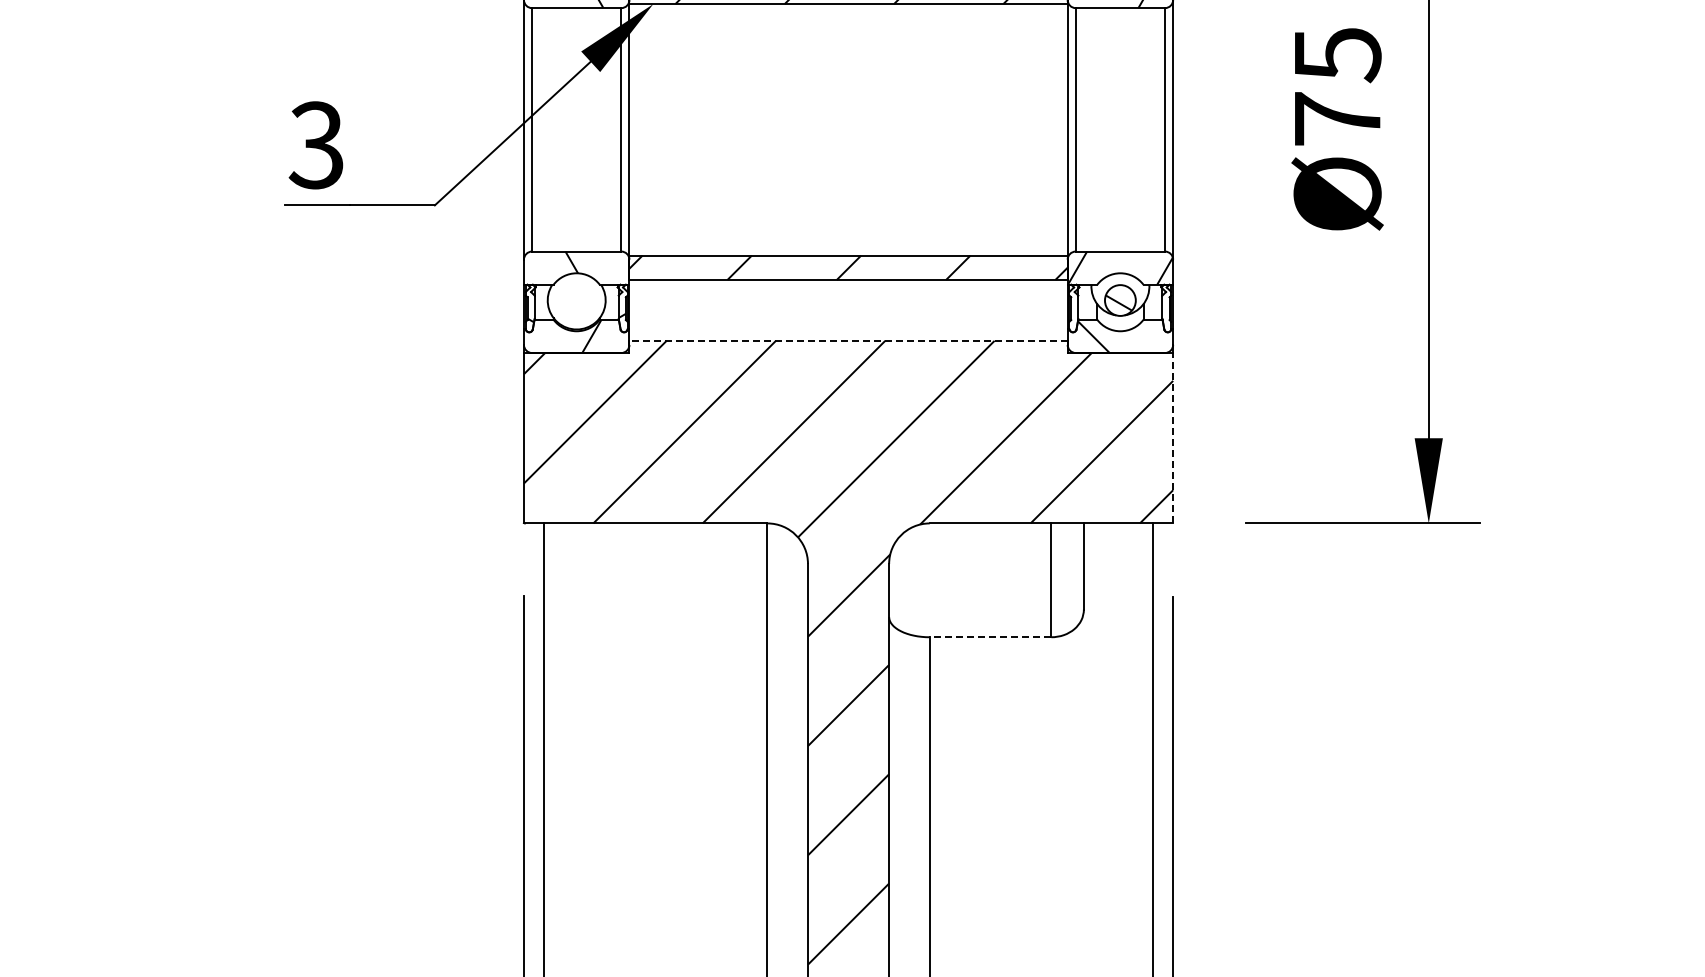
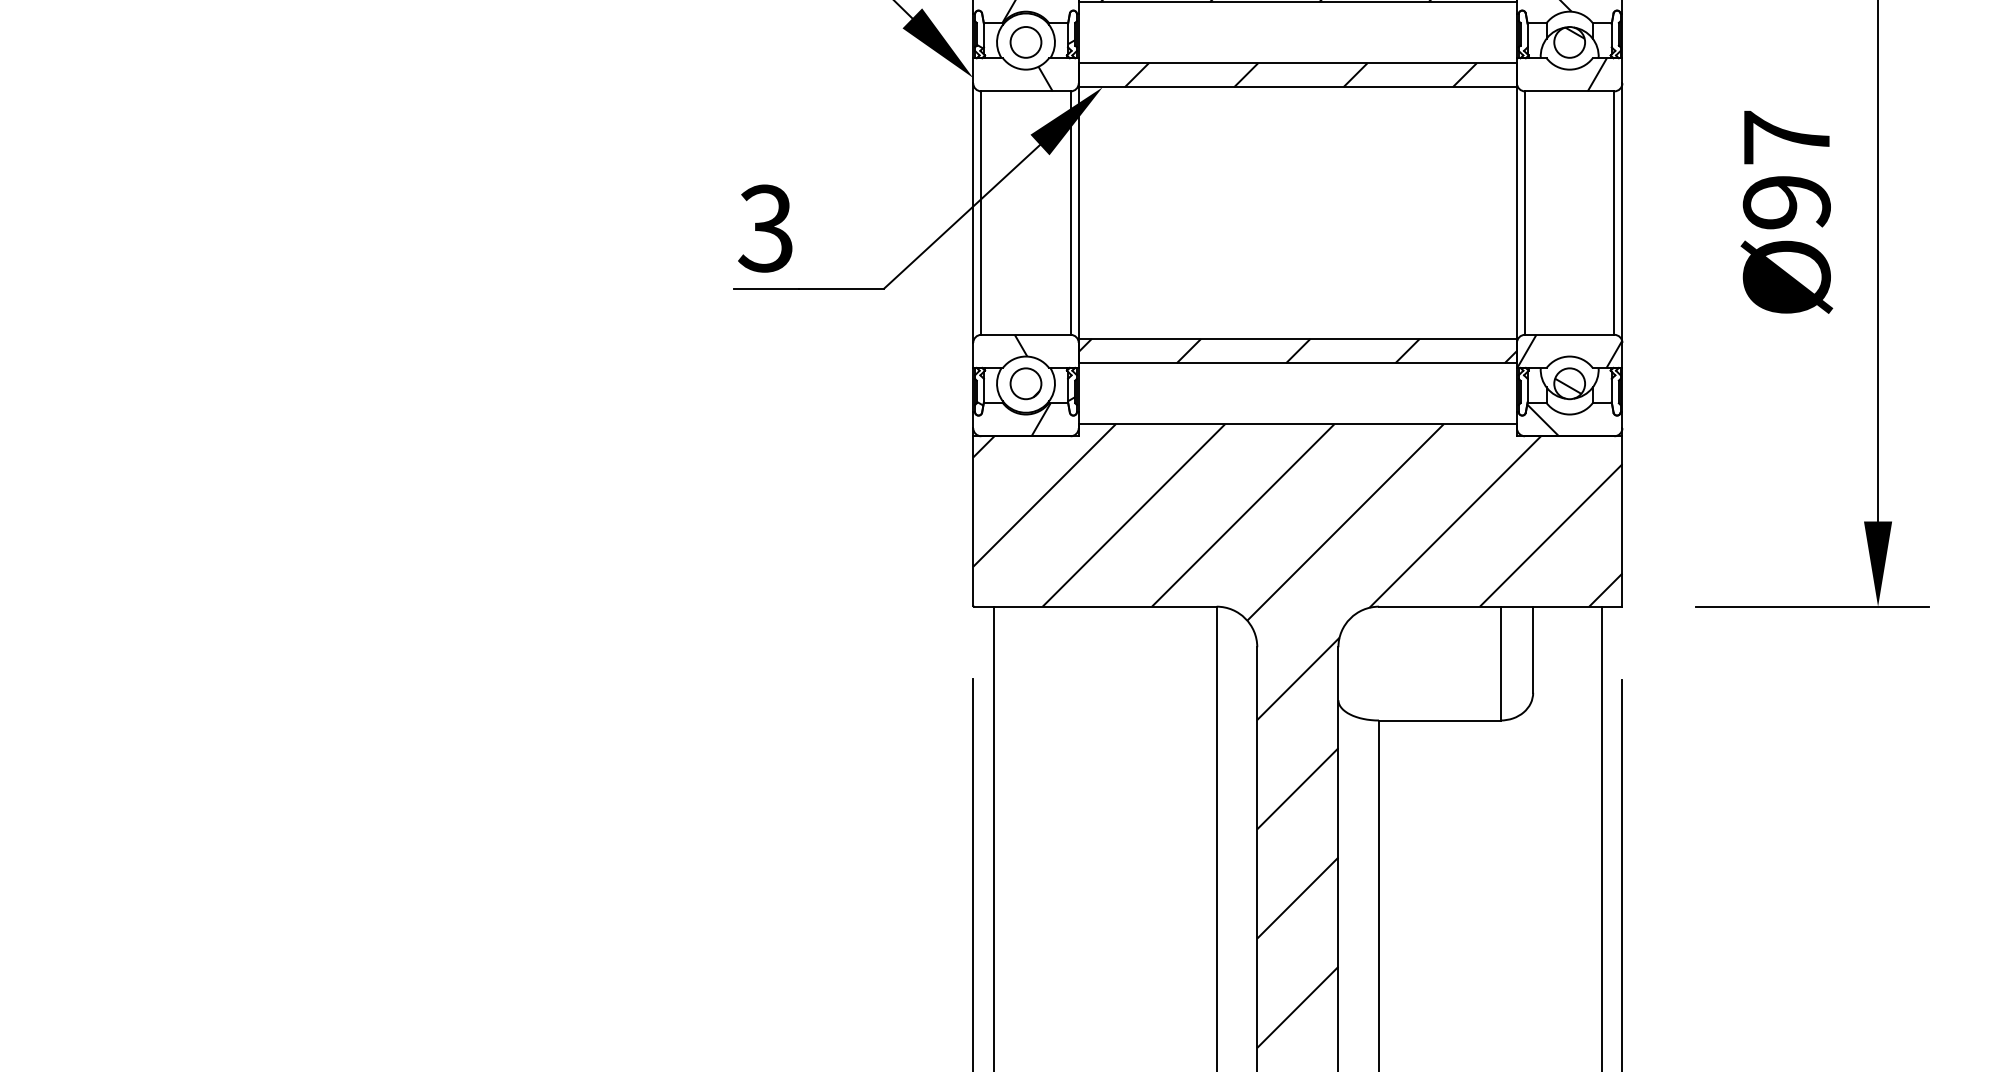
text: (1337, 86) -> (1786, 169), Ø75 -> Ø97
part: (576, 300) -> (1025, 383), added
line: (848, 341) -> (1297, 424), dashed -> solid
line: (1173, 437) -> (1622, 520), dashed -> solid
line: (990, 637) -> (1439, 720), dashed -> solid

